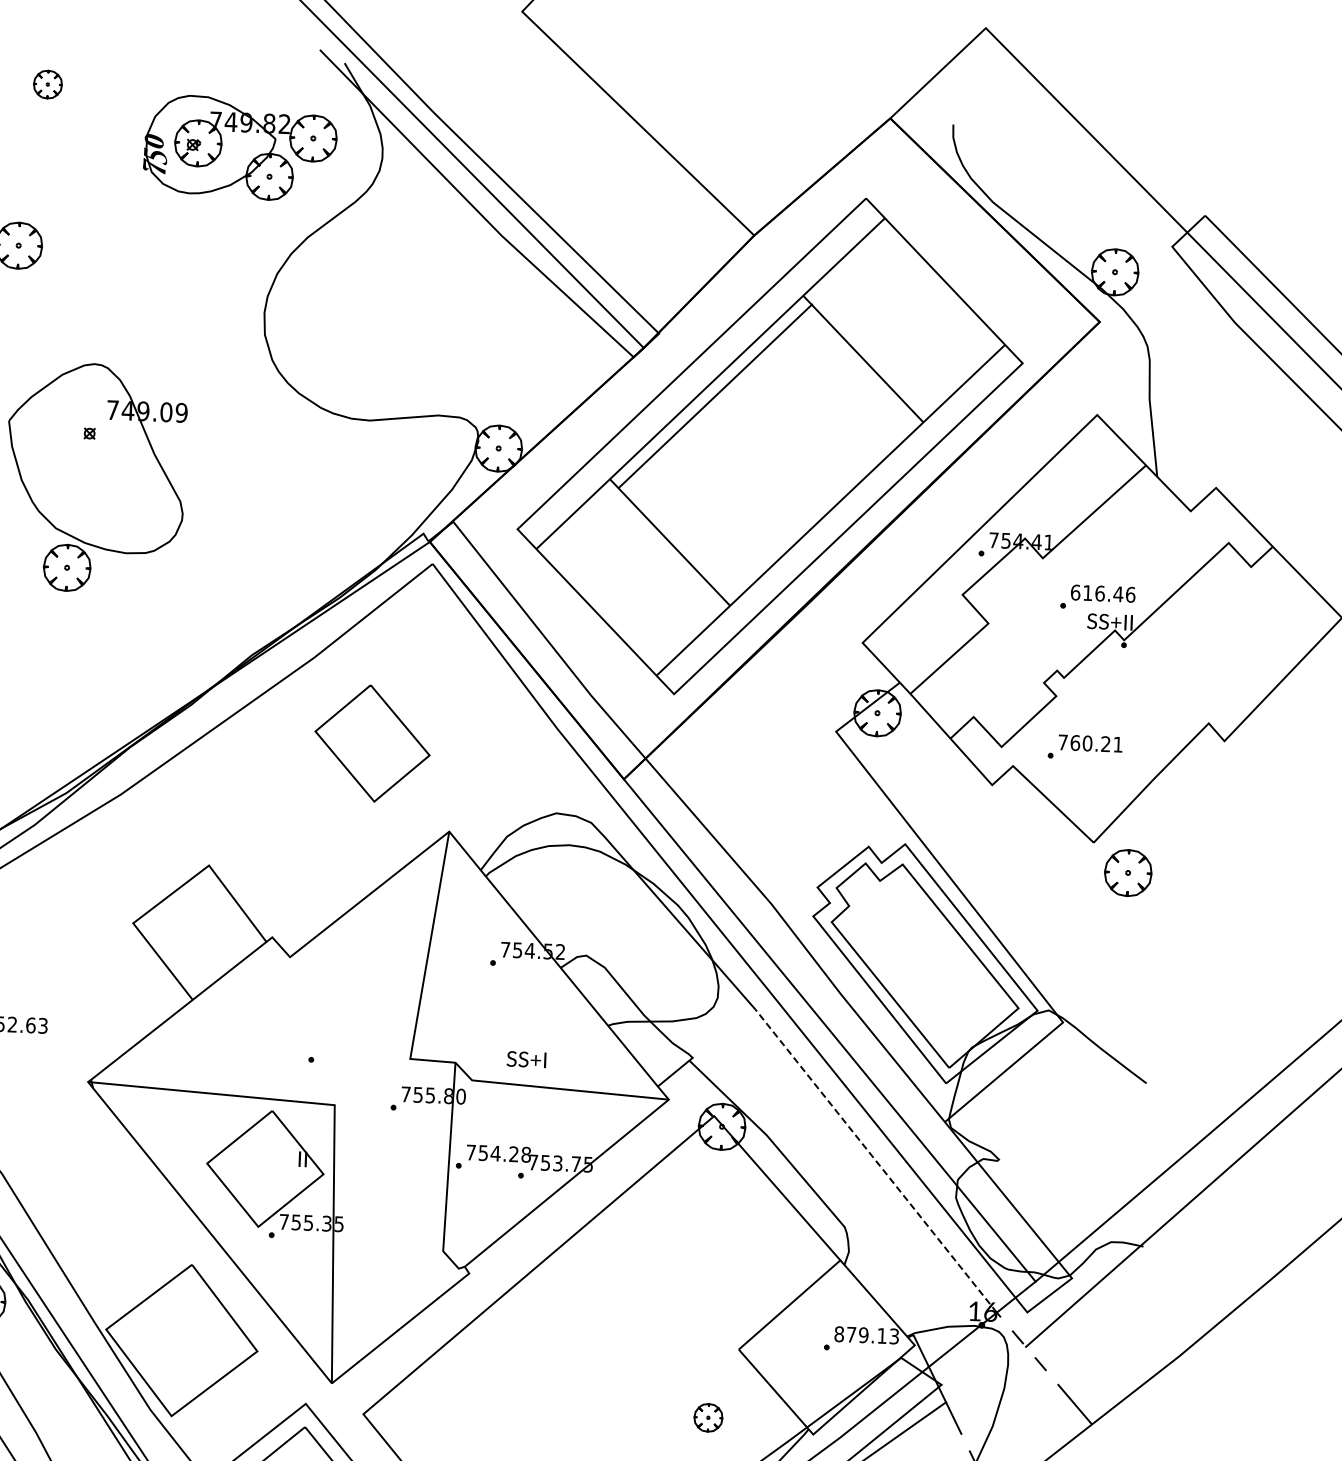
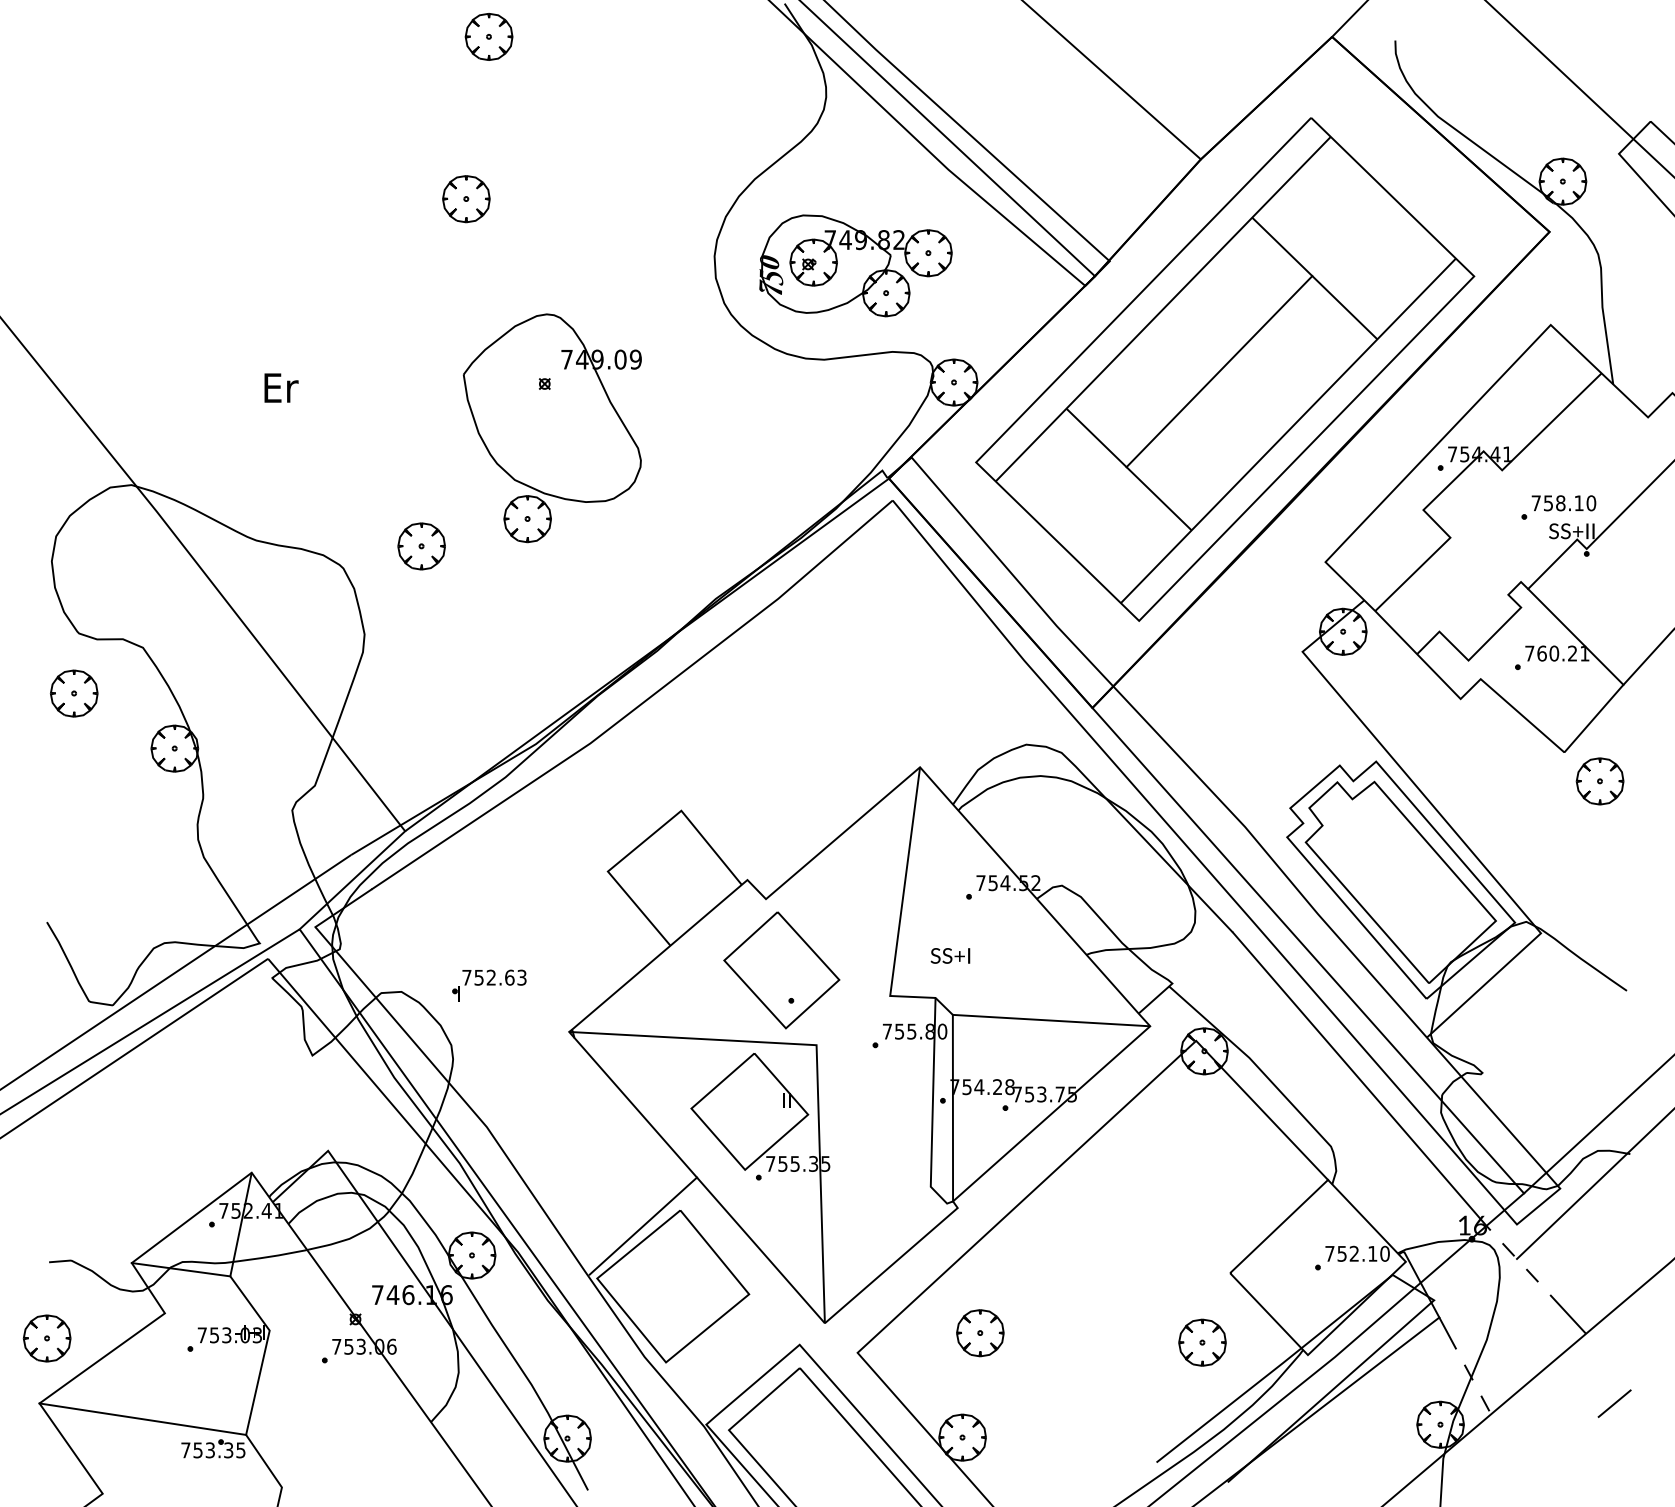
part: (47, 84) -> (488, 36), size x1.67
part: (240, 147) -> (855, 265), moved
line: (715, 396) -> (1219, 371), moved
text: (1102, 593) -> (1563, 503), 616.46 -> 758.10
line: (1109, 727) -> (1575, 636), added
part: (372, 743) -> (781, 970), moved
text: (526, 1059) -> (950, 955), moved
line: (875, 1161) -> (1359, 1079), dashed -> solid
line: (468, 1172) -> (952, 1107), added
line: (154, 1278) -> (643, 1225), added
text: (866, 1335) -> (1357, 1253), 879.13 -> 752.10
part: (486, 1399) -> (980, 1333), added
part: (708, 1417) -> (1202, 1342), size x1.67

